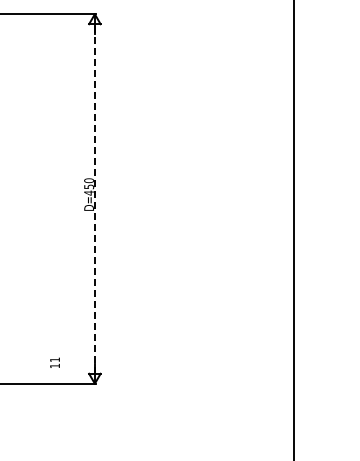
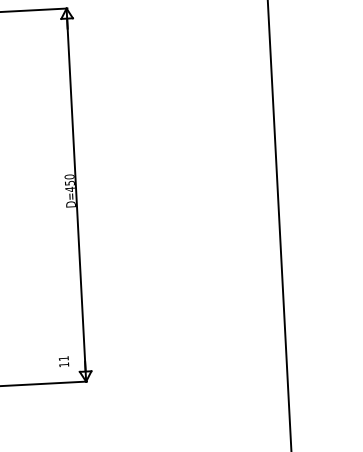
line: (94, 199) -> (76, 195), dashed -> solid
text: (54, 362) -> (63, 361), moved

